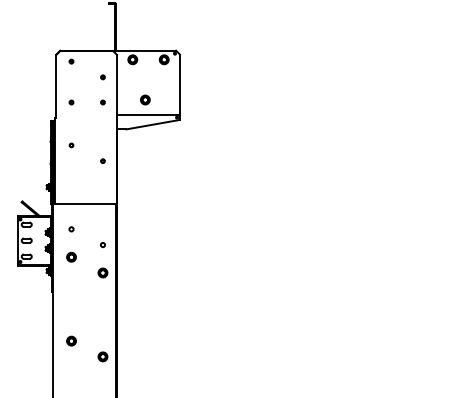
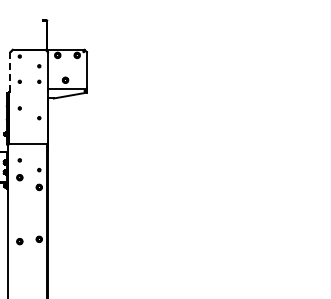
line: (56, 85) -> (10, 71), solid -> dashed
part: (70, 340) -> (19, 241), moved

